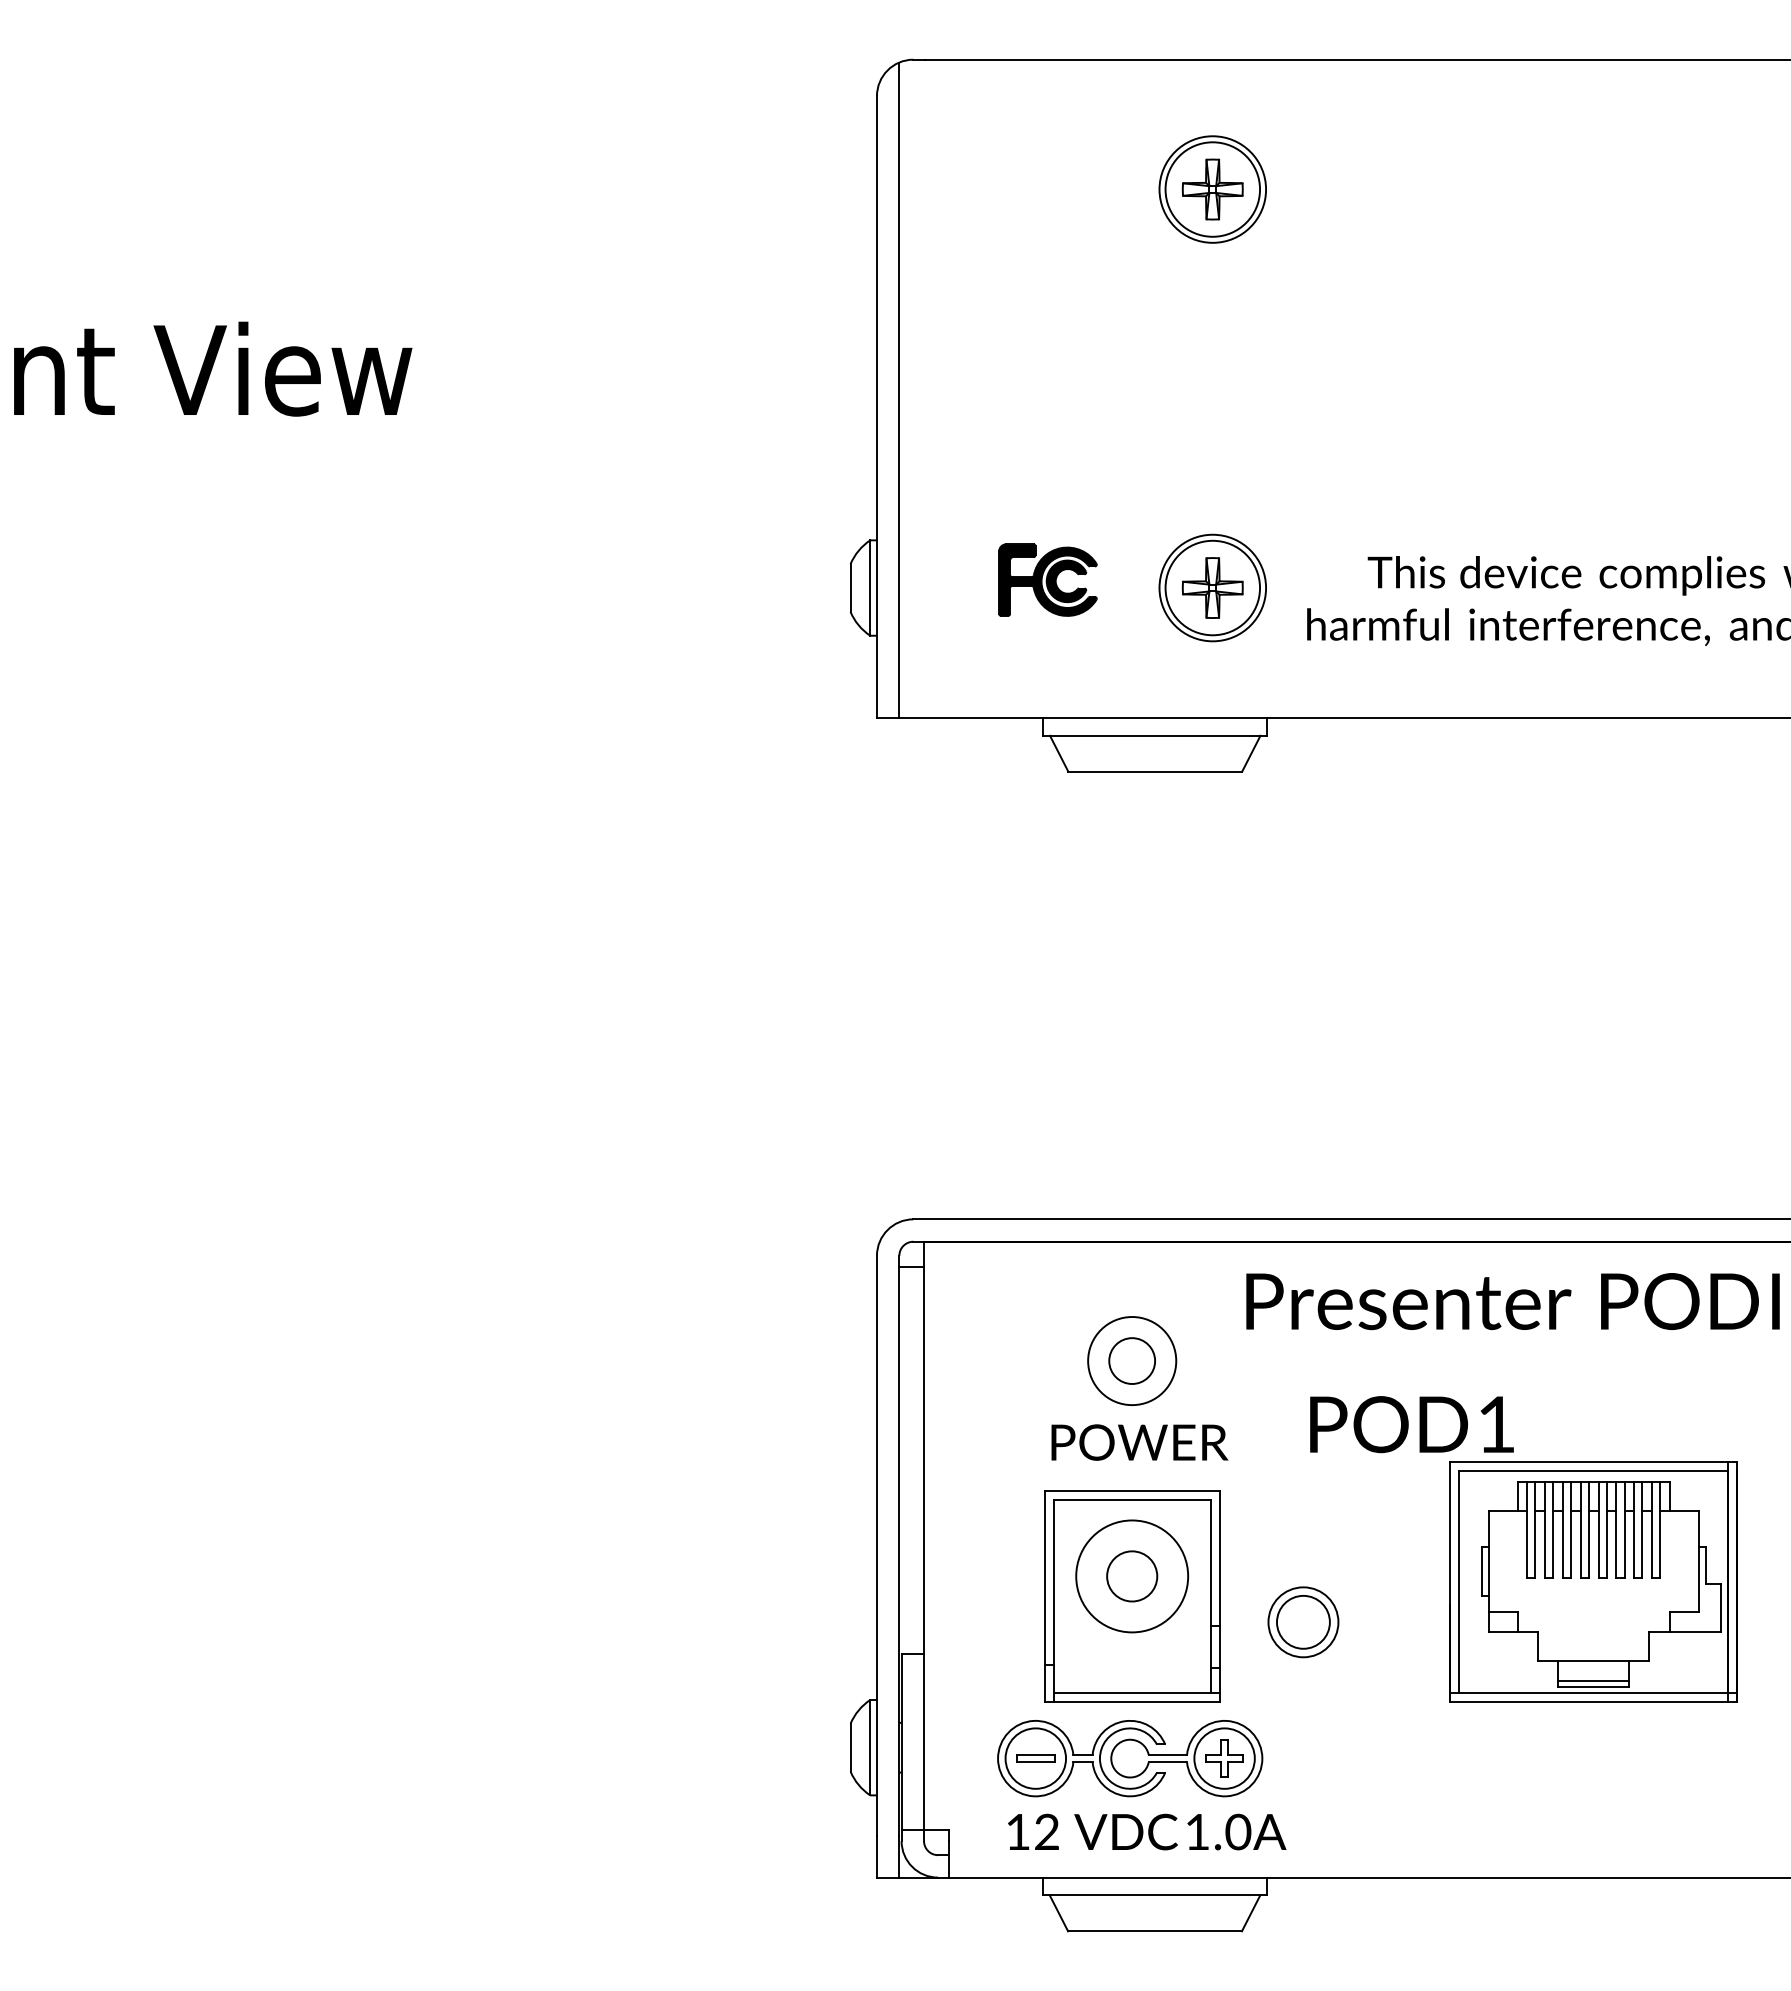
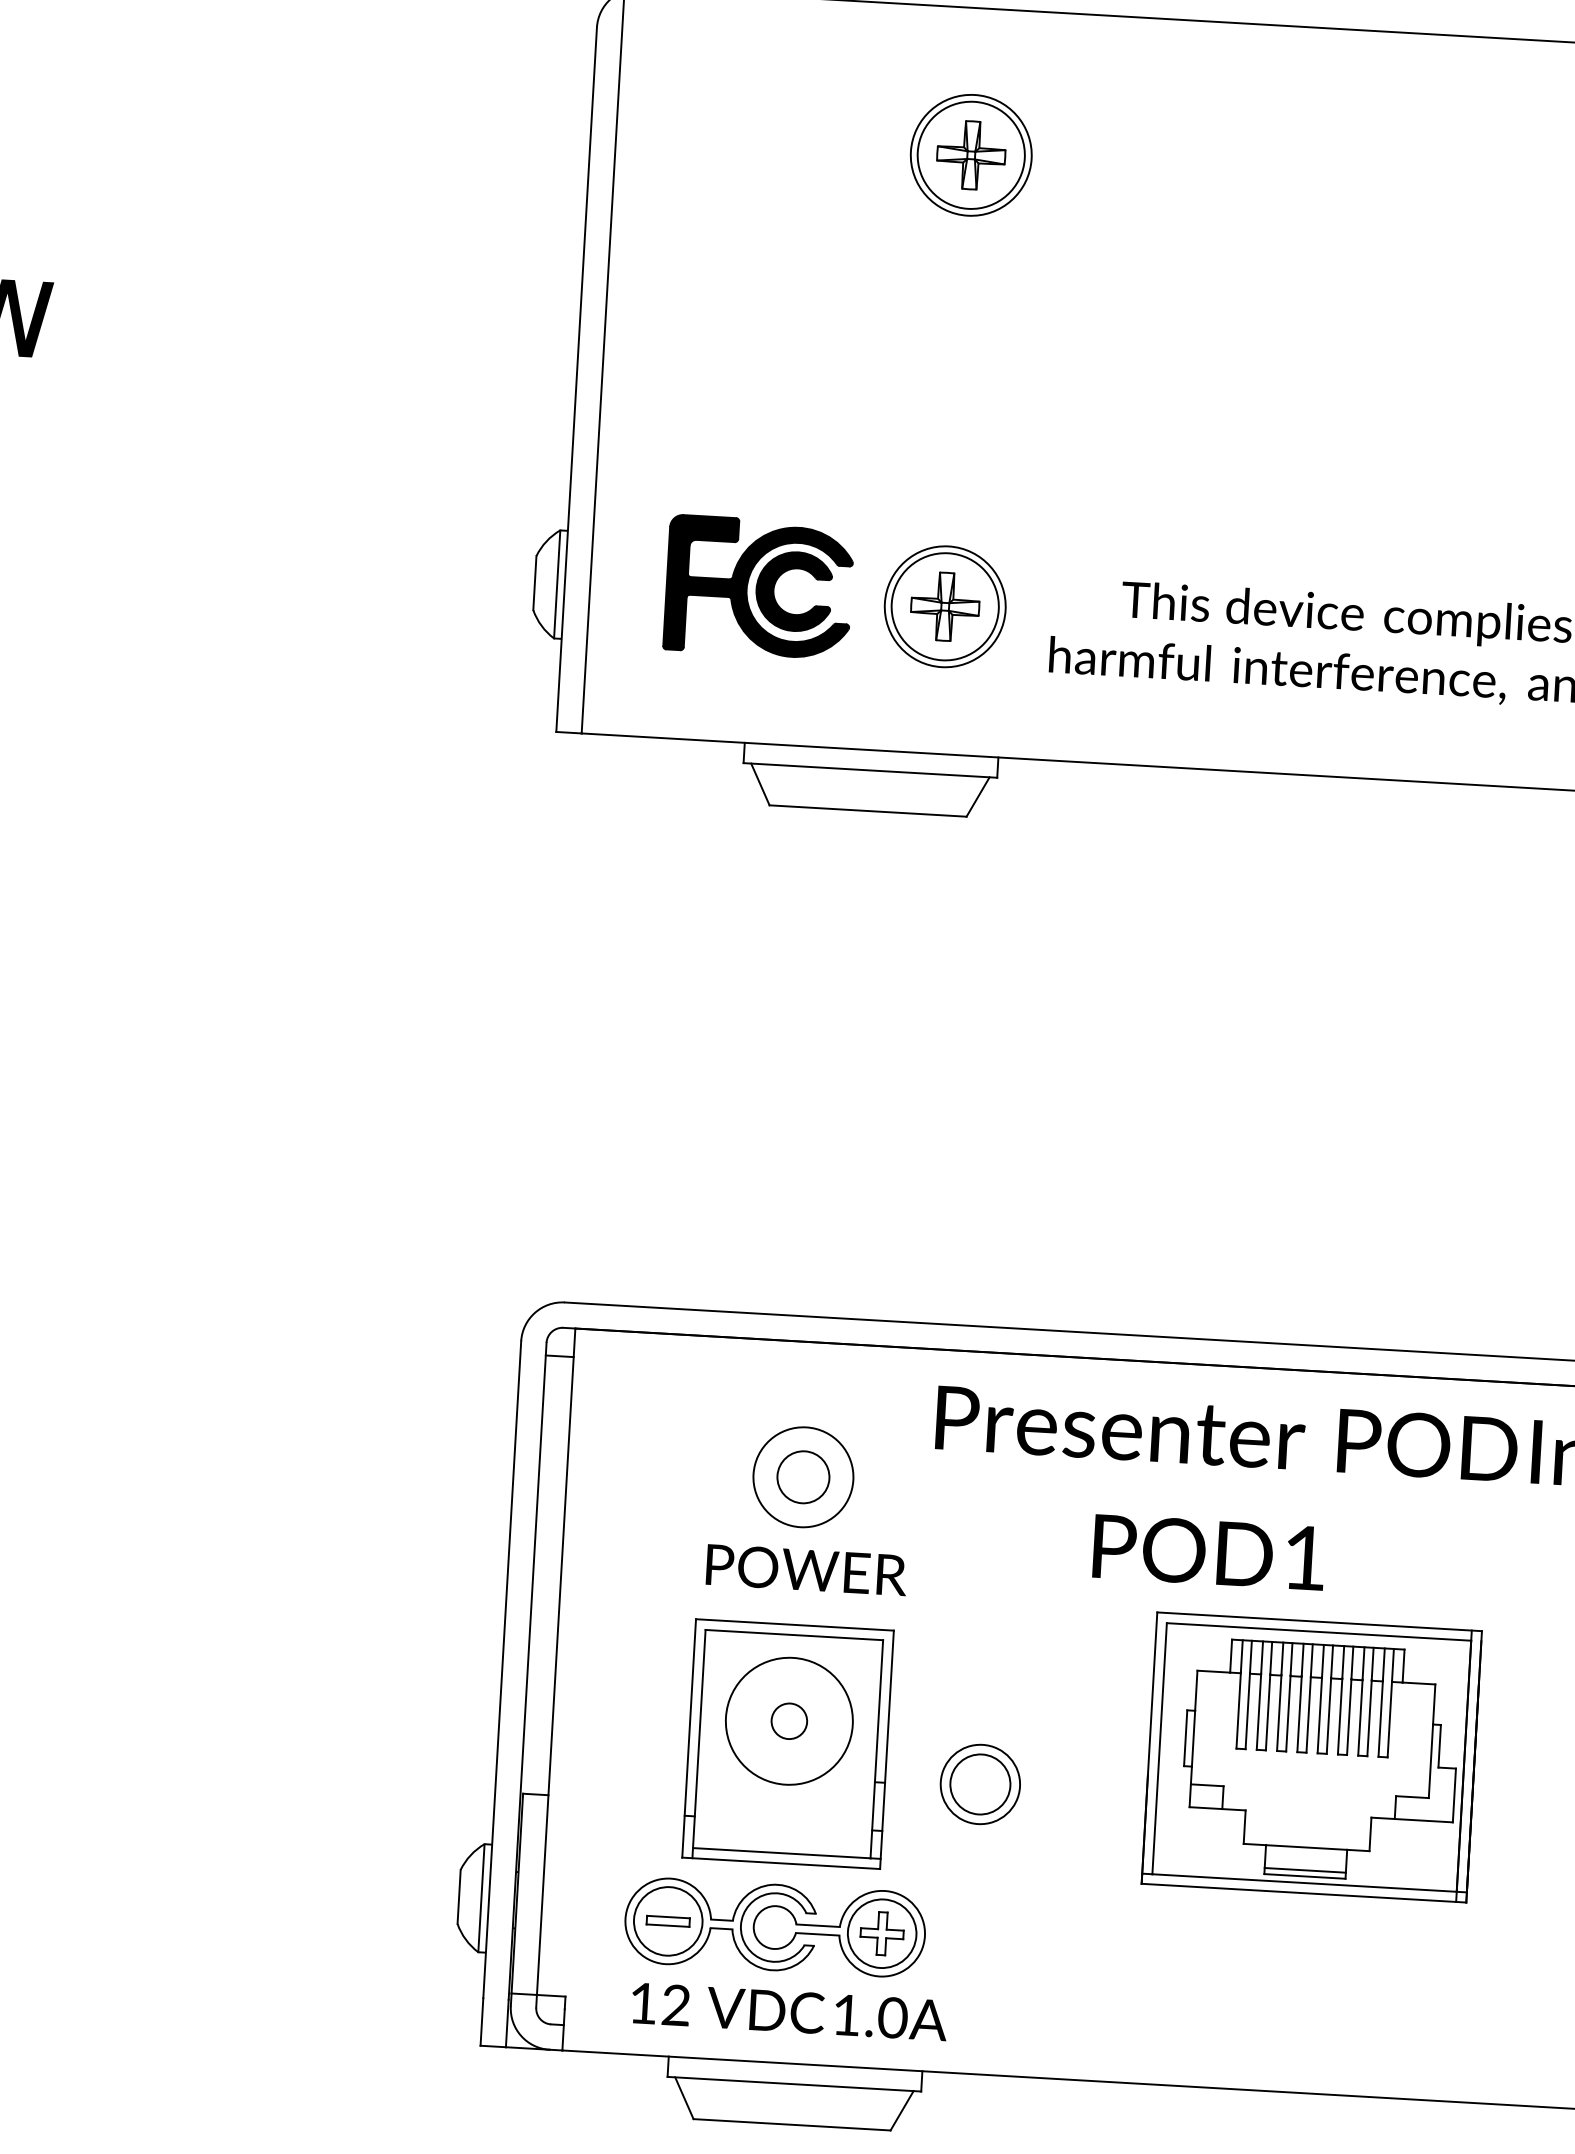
part: (1047, 579) -> (758, 586), size x1.67
text: (1411, 1424) -> (1208, 1552), moved
circle: (1131, 1576) -> (788, 1721), size x0.62

